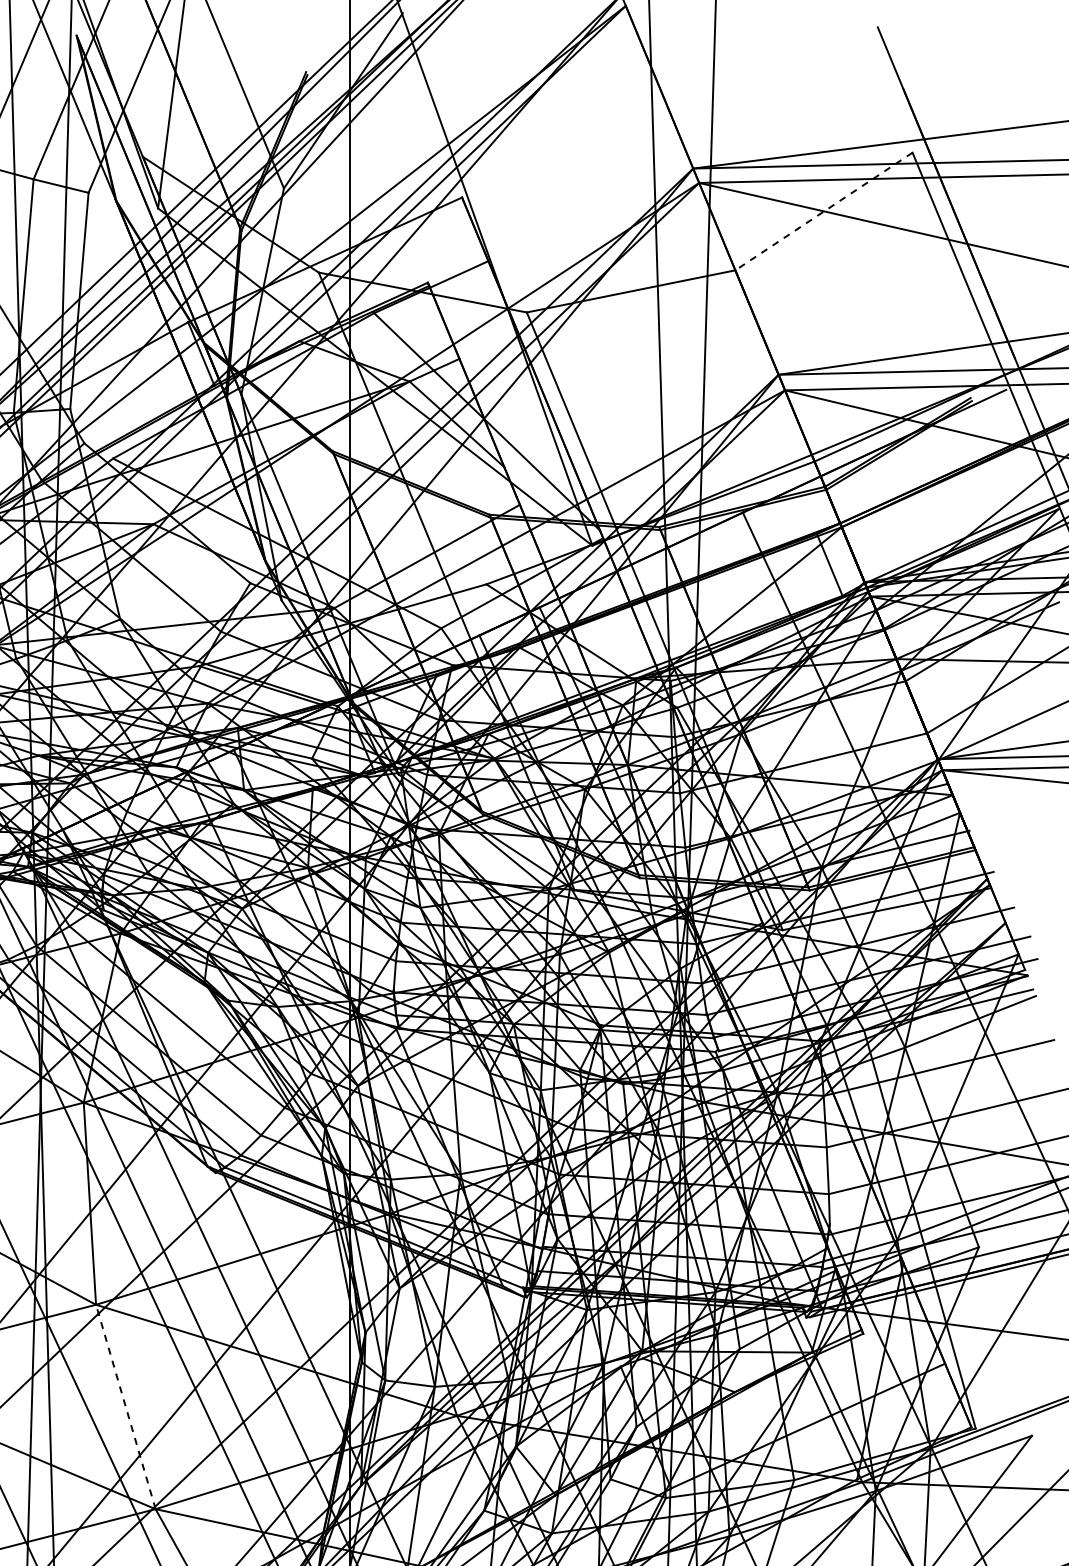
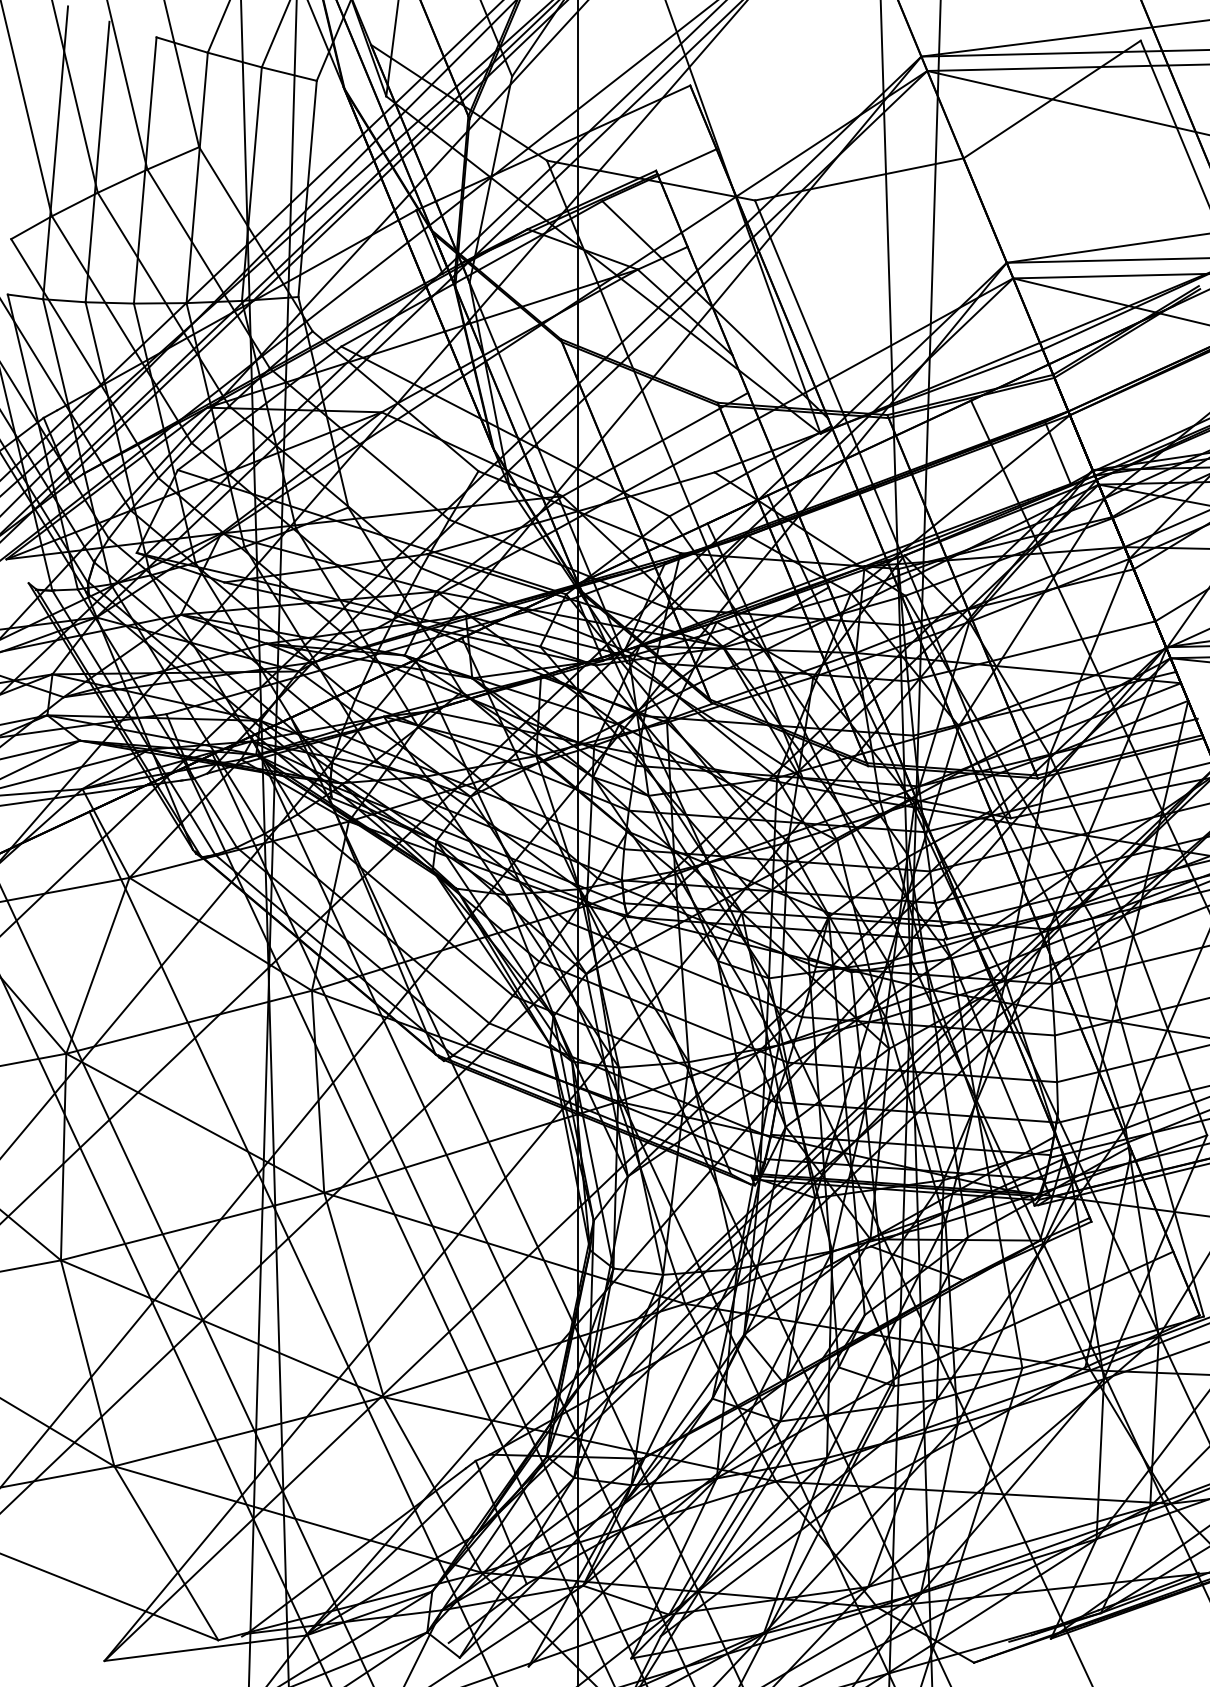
line: (823, 211) -> (1051, 99), dashed -> solid
line: (125, 1406) -> (353, 1294), dashed -> solid

